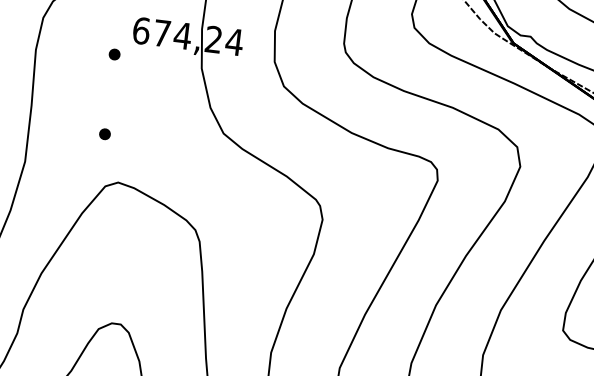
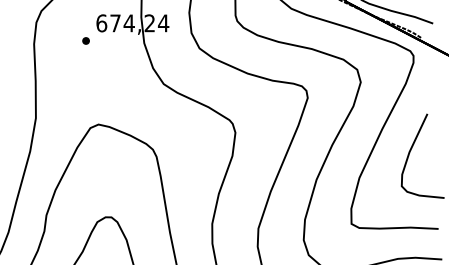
part: (104, 133) -> (85, 93), removed

